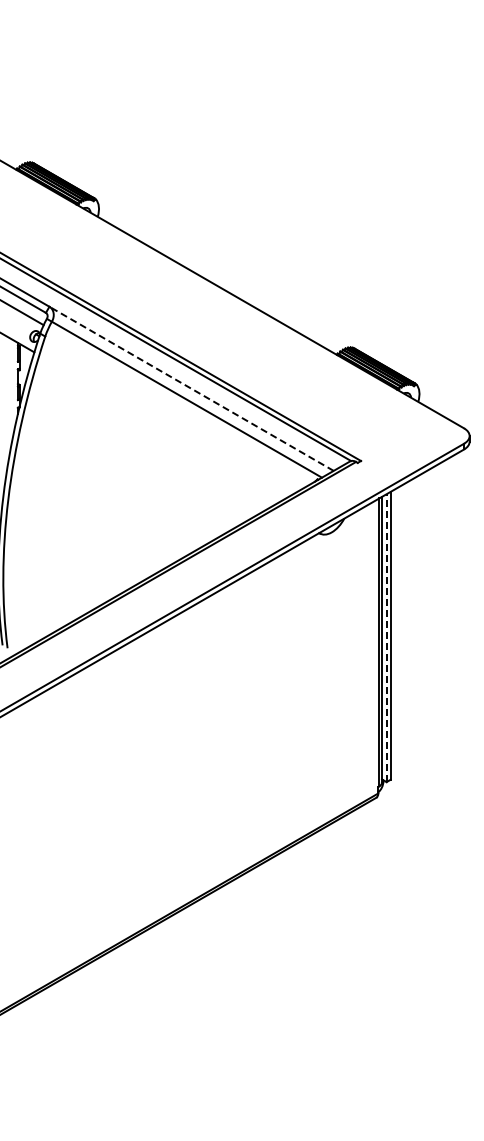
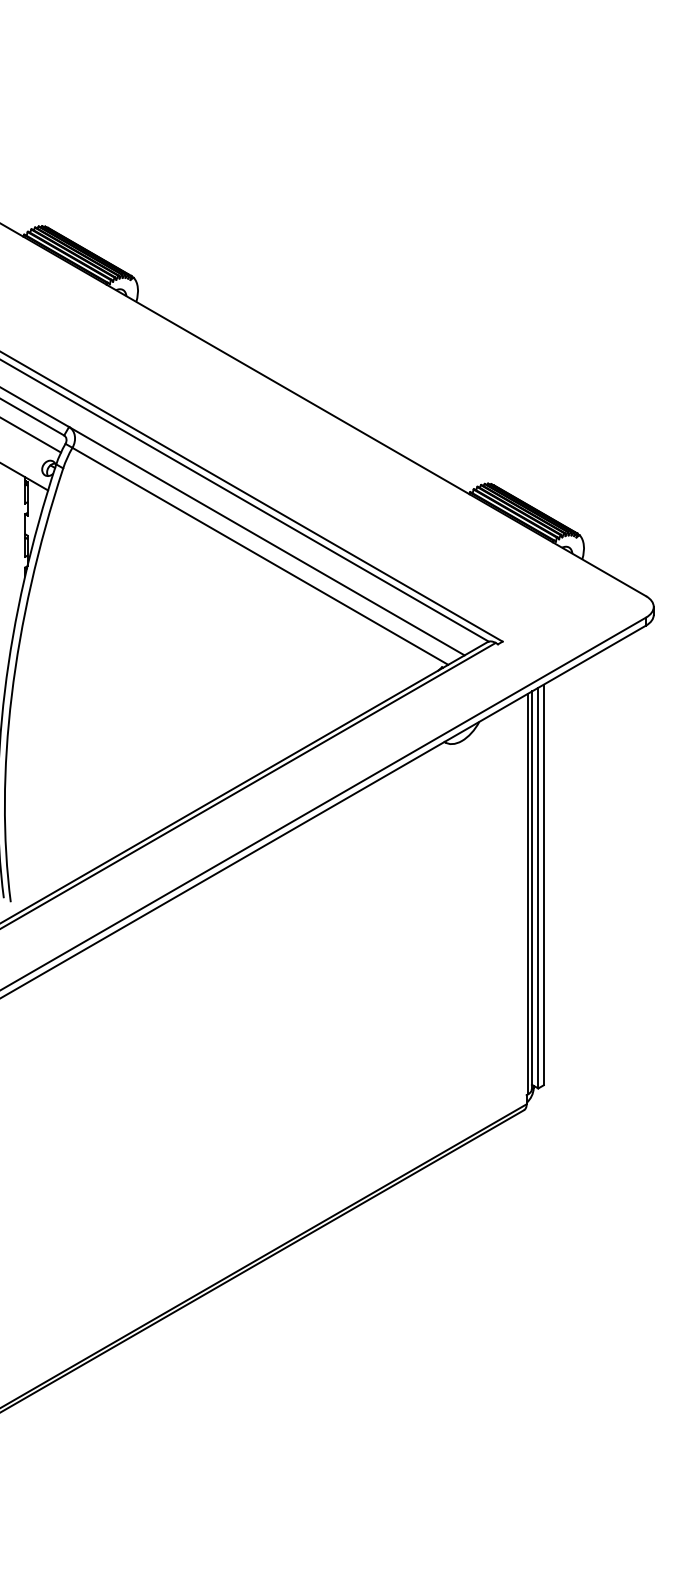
line: (191, 388) -> (266, 540), dashed -> solid
line: (386, 638) -> (538, 888), dashed -> solid

